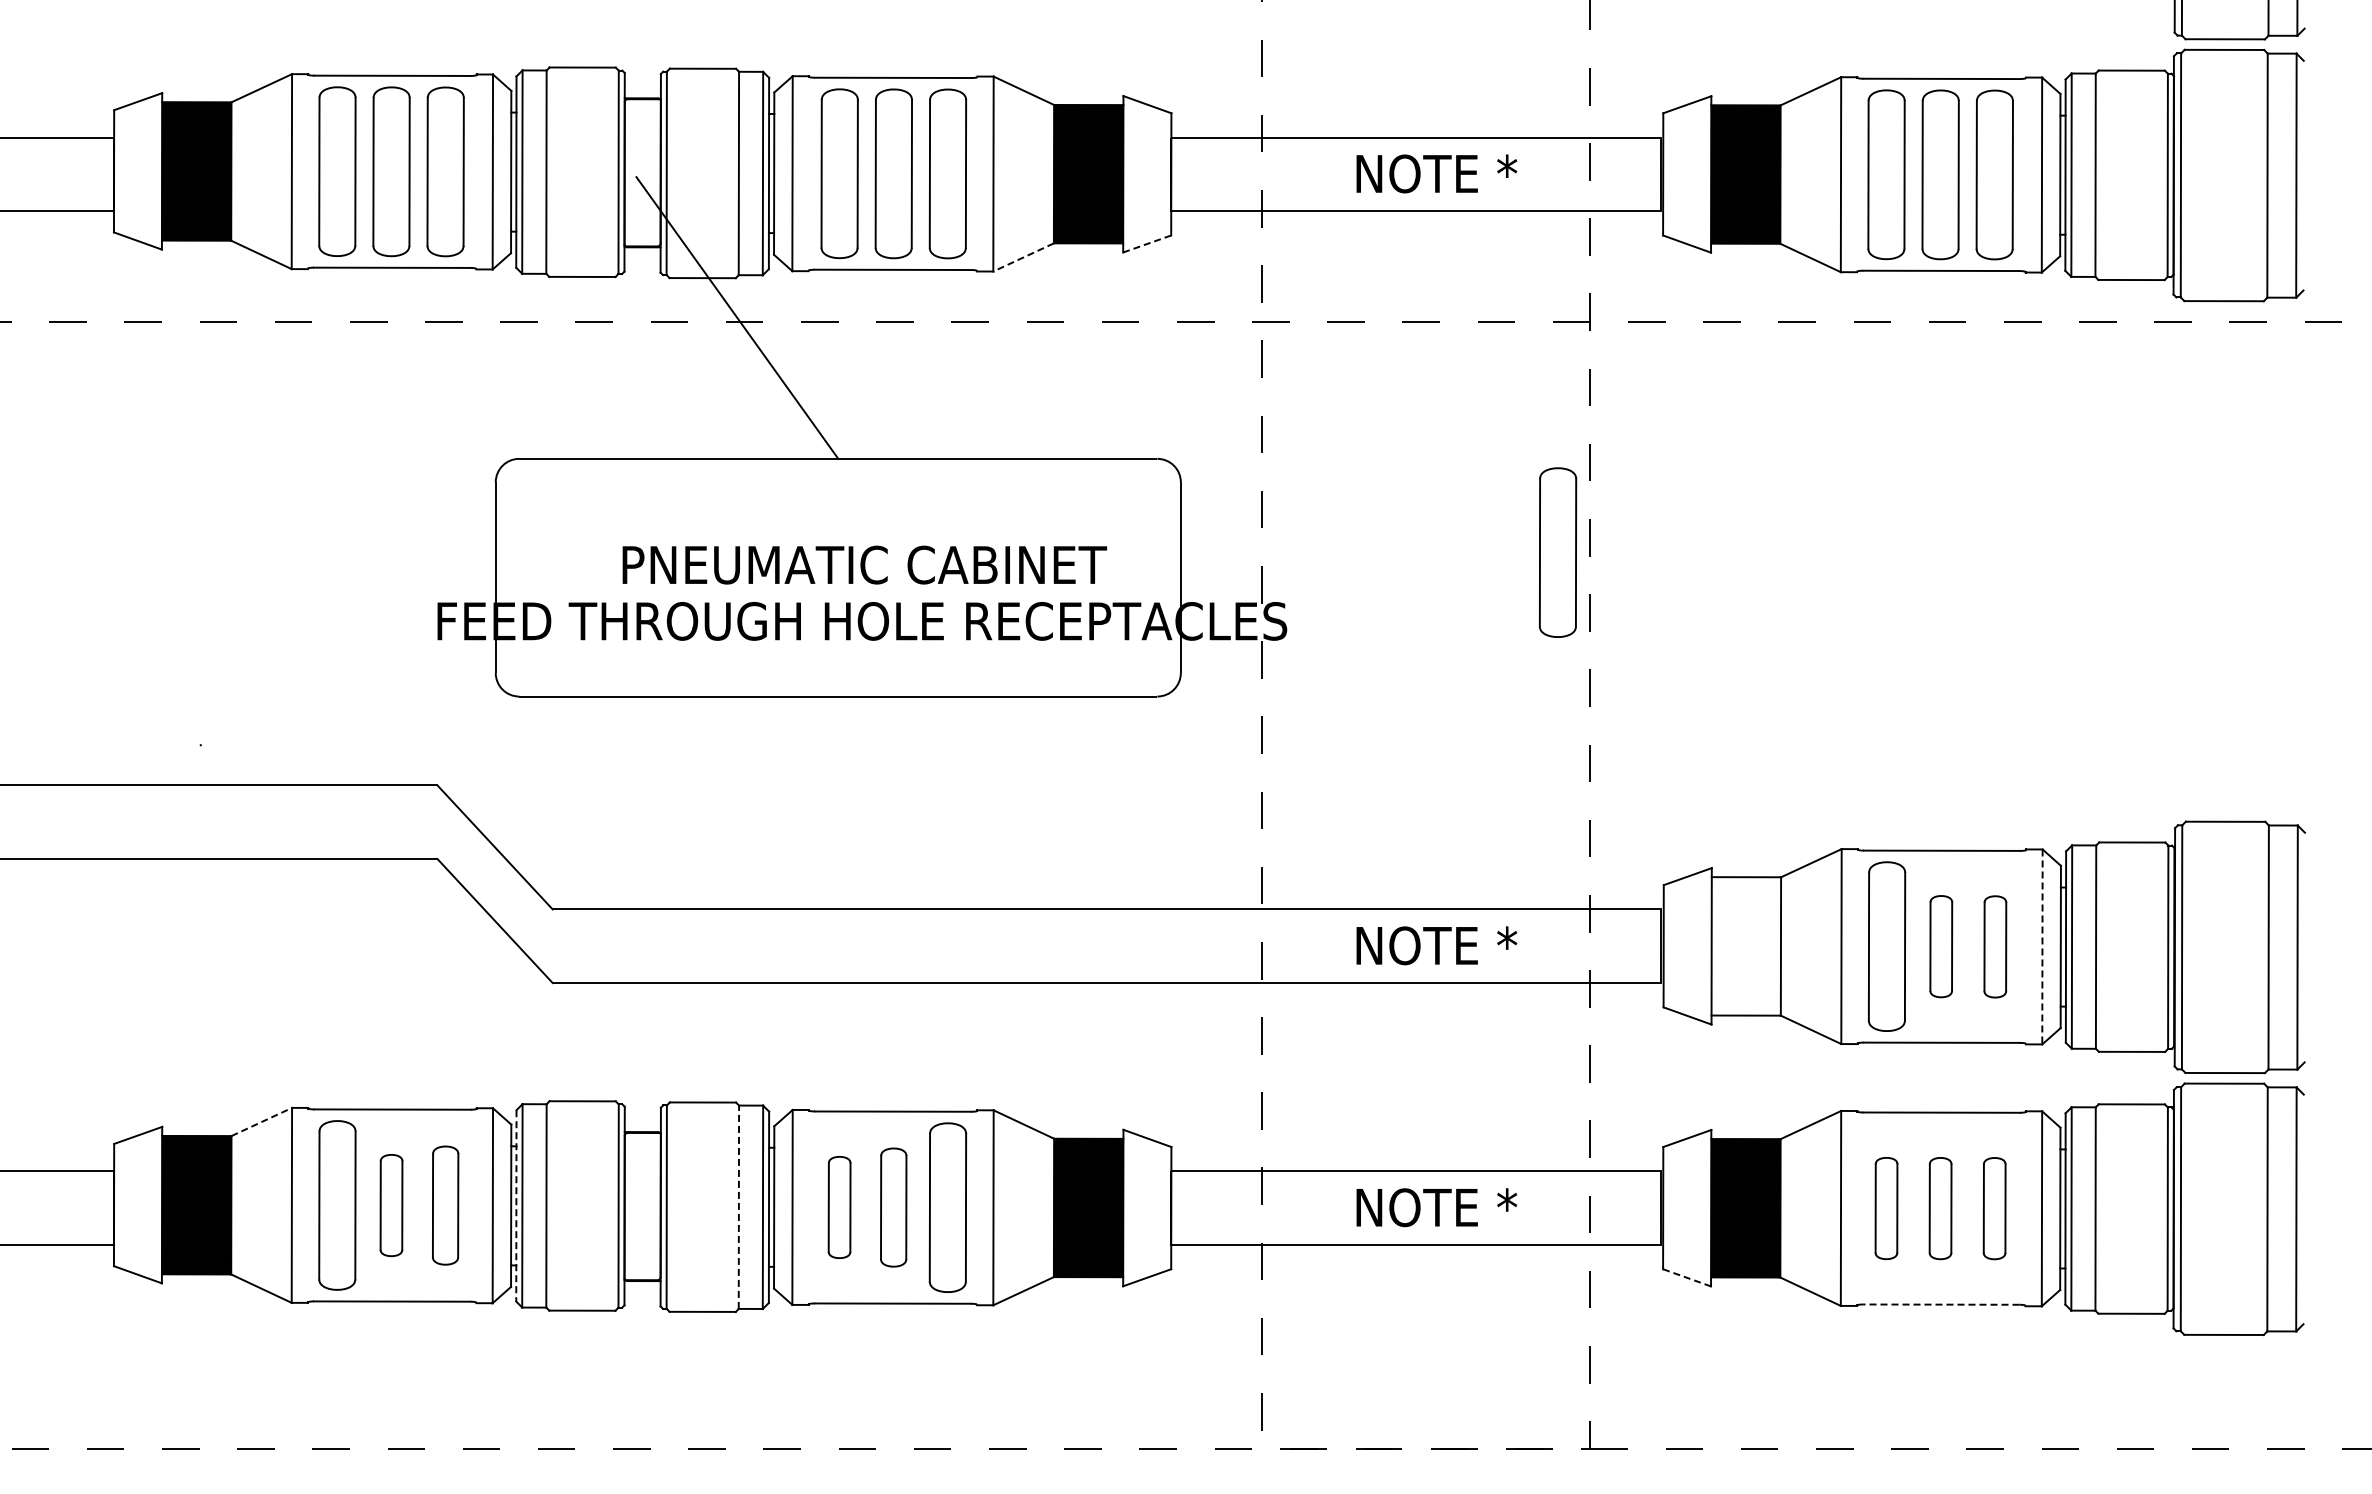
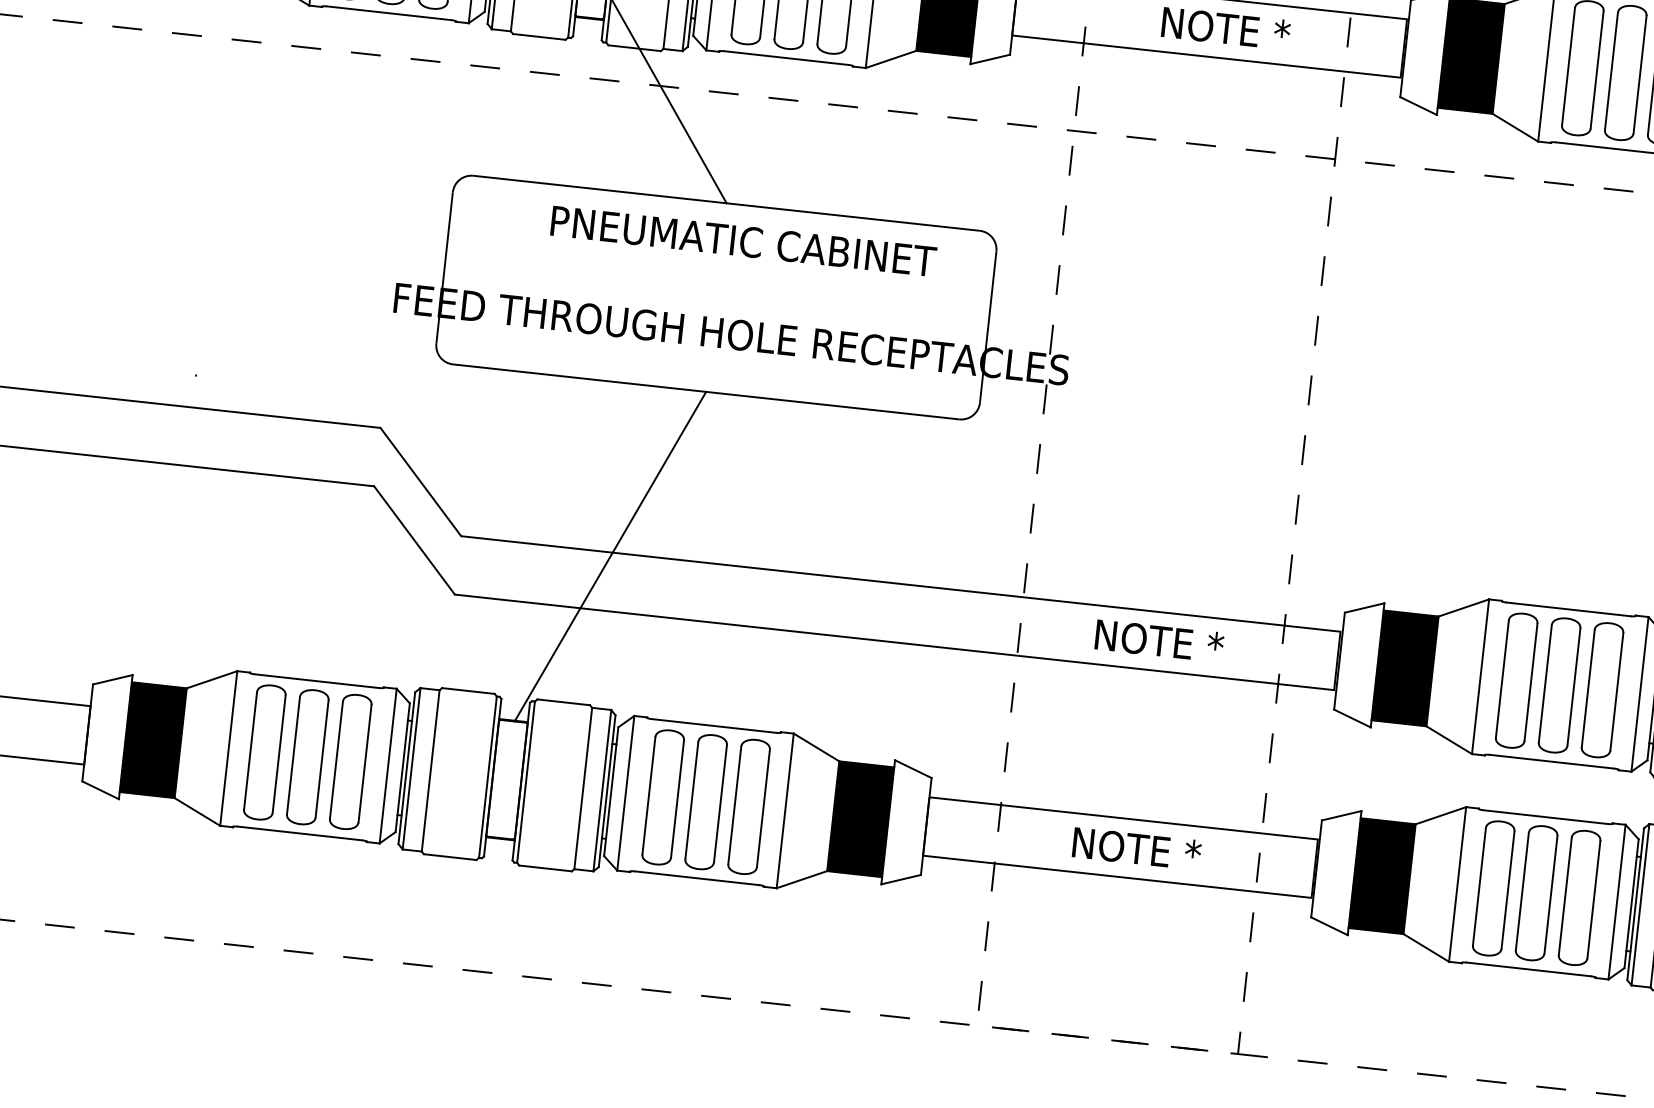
line: (1146, 244) -> (989, 59), dashed -> solid
line: (1023, 257) -> (890, 59), dashed -> solid
part: (1557, 552) -> (1289, 339), removed
text: (864, 564) -> (743, 240), moved
line: (741, 914) -> (610, 556), added
hatch: (1745, 945) -> (1404, 667), added
part: (1941, 946) -> (1559, 685), size x1.67
part: (1995, 946) -> (1602, 689), size x1.67
line: (2042, 947) -> (1639, 694), dashed -> solid
line: (262, 1121) -> (212, 679), dashed -> solid
part: (391, 1205) -> (307, 757), size x1.67
part: (445, 1205) -> (350, 761), size x1.43
line: (516, 1205) -> (406, 767), dashed -> solid
line: (738, 1207) -> (582, 788), dashed -> solid
part: (839, 1207) -> (663, 797), size x1.67
part: (893, 1207) -> (705, 802), size x1.43
part: (1886, 1208) -> (1493, 888), size x1.67
part: (1940, 1208) -> (1536, 893), size x1.67
part: (1994, 1208) -> (1579, 897), size x1.67
line: (1687, 1278) -> (1329, 926), dashed -> solid
line: (1940, 1304) -> (1528, 969), dashed -> solid

